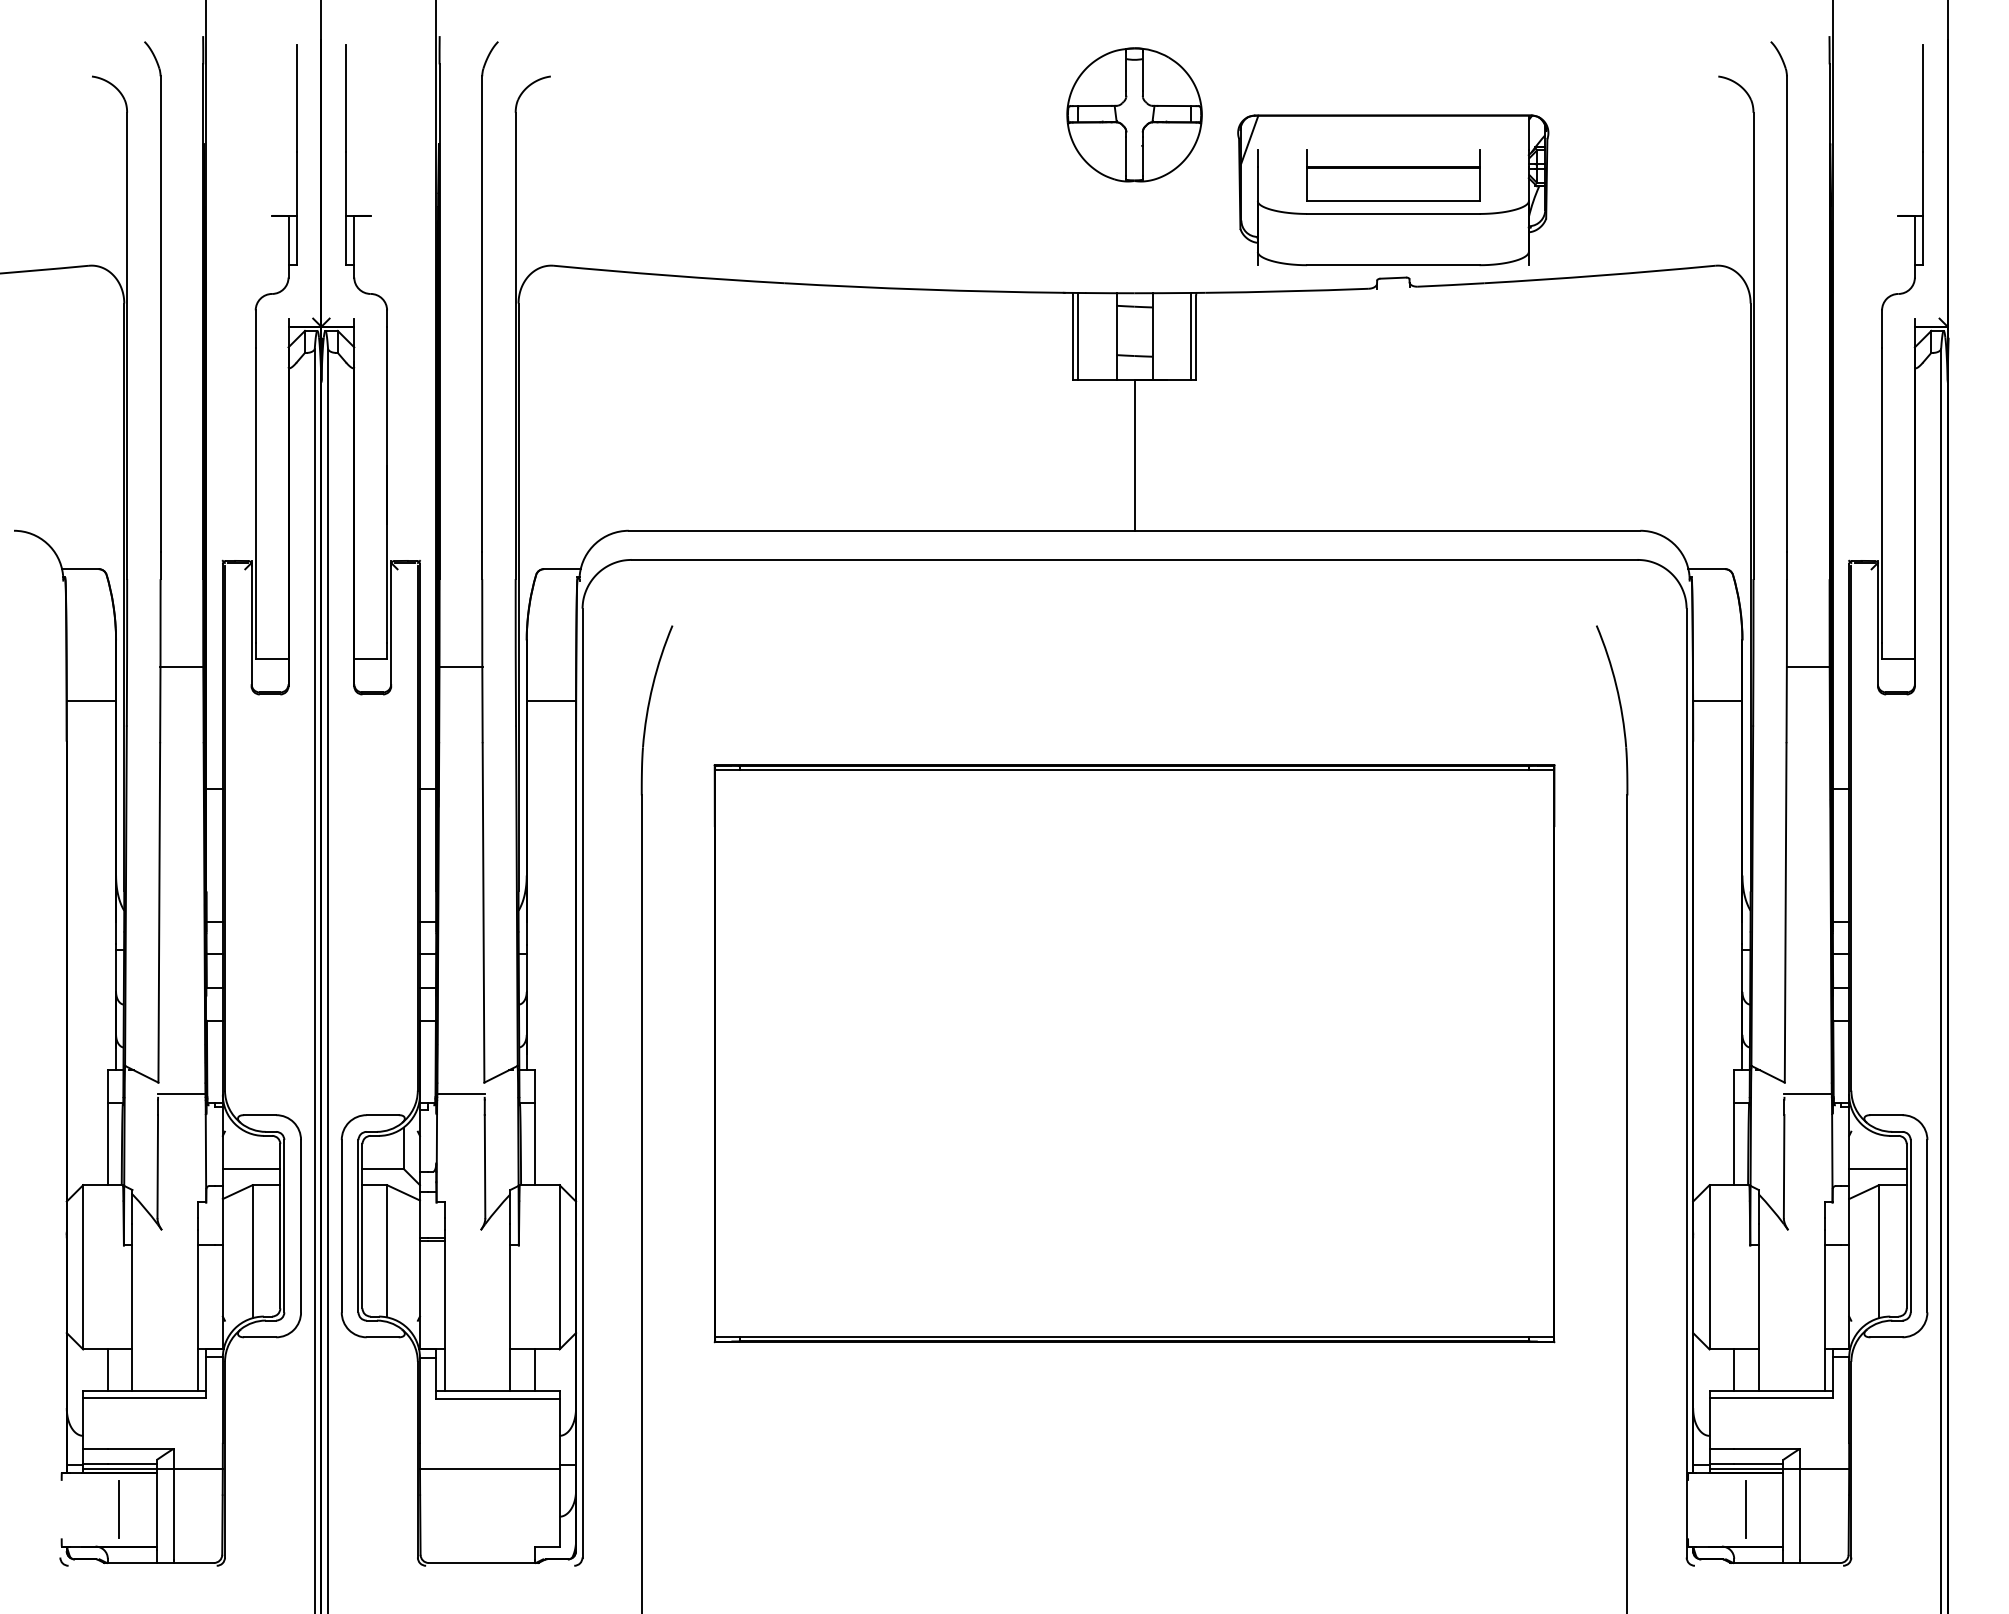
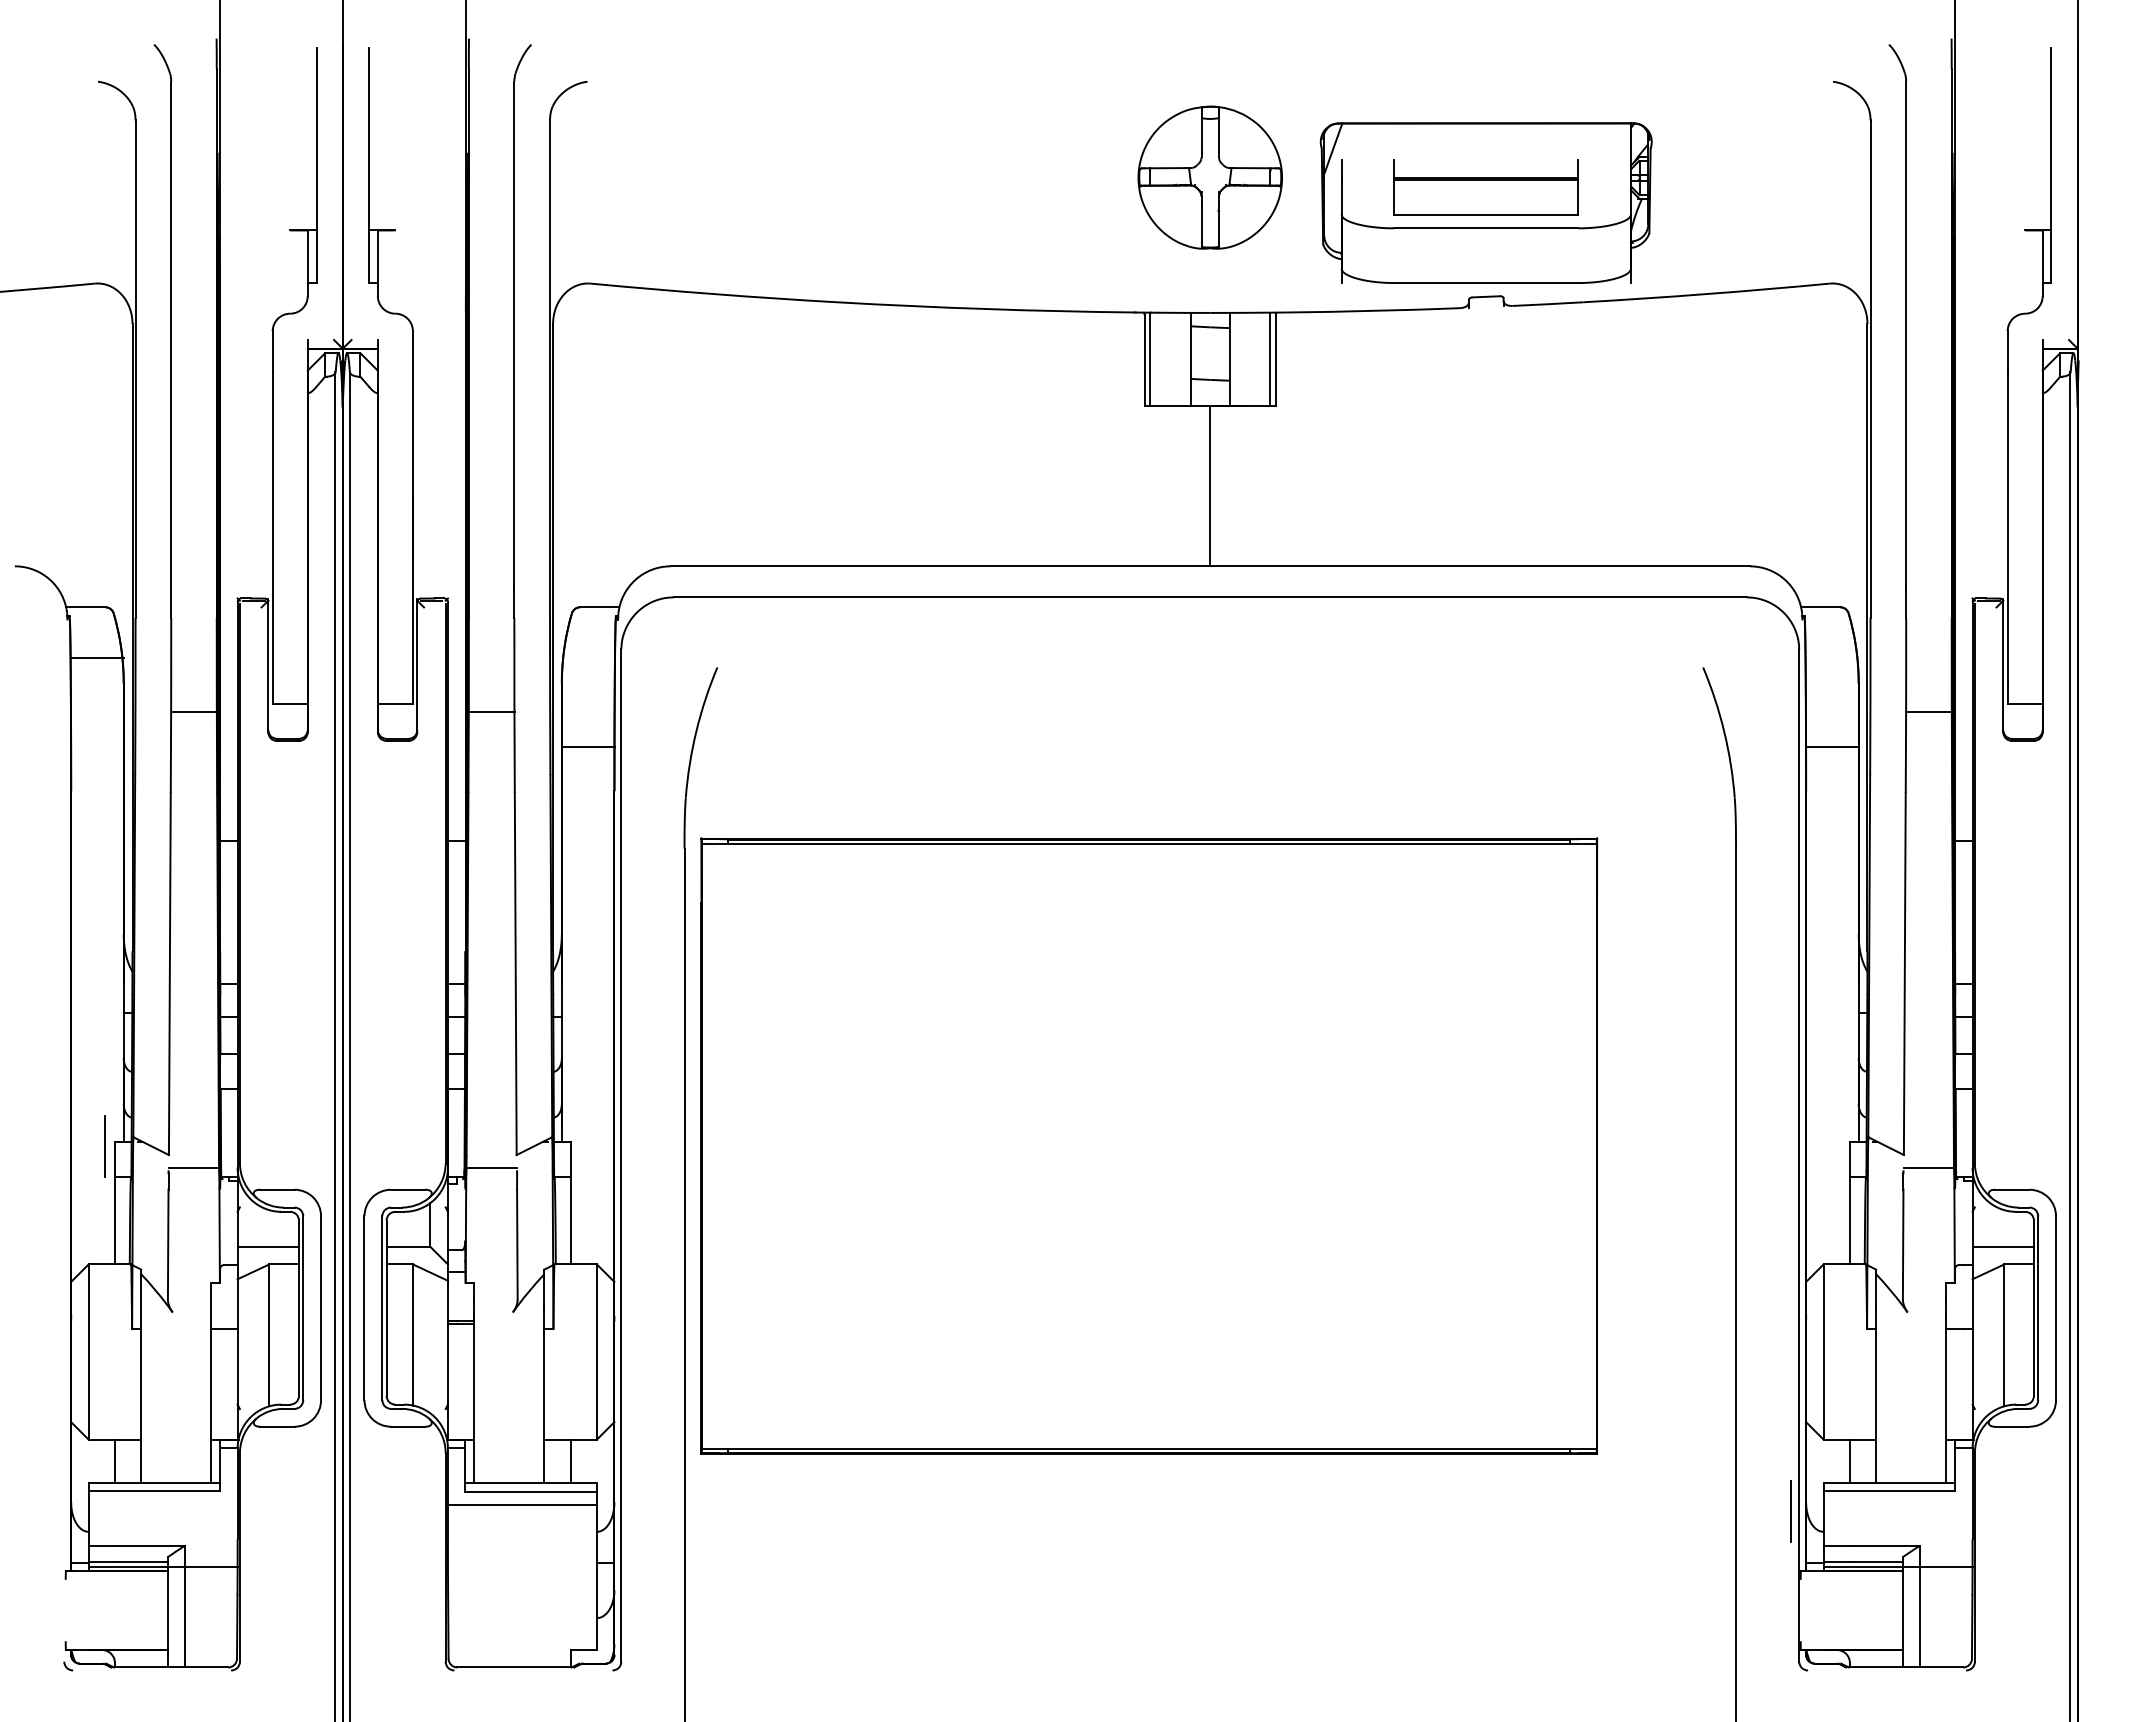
part: (1133, 114) -> (1209, 177), moved
line: (91, 700) -> (97, 658), moved
part: (1134, 1053) -> (1149, 1145), moved
line: (488, 1468) -> (521, 1504), moved
line: (118, 1509) -> (104, 1146), moved
line: (1745, 1509) -> (1790, 1511), moved

